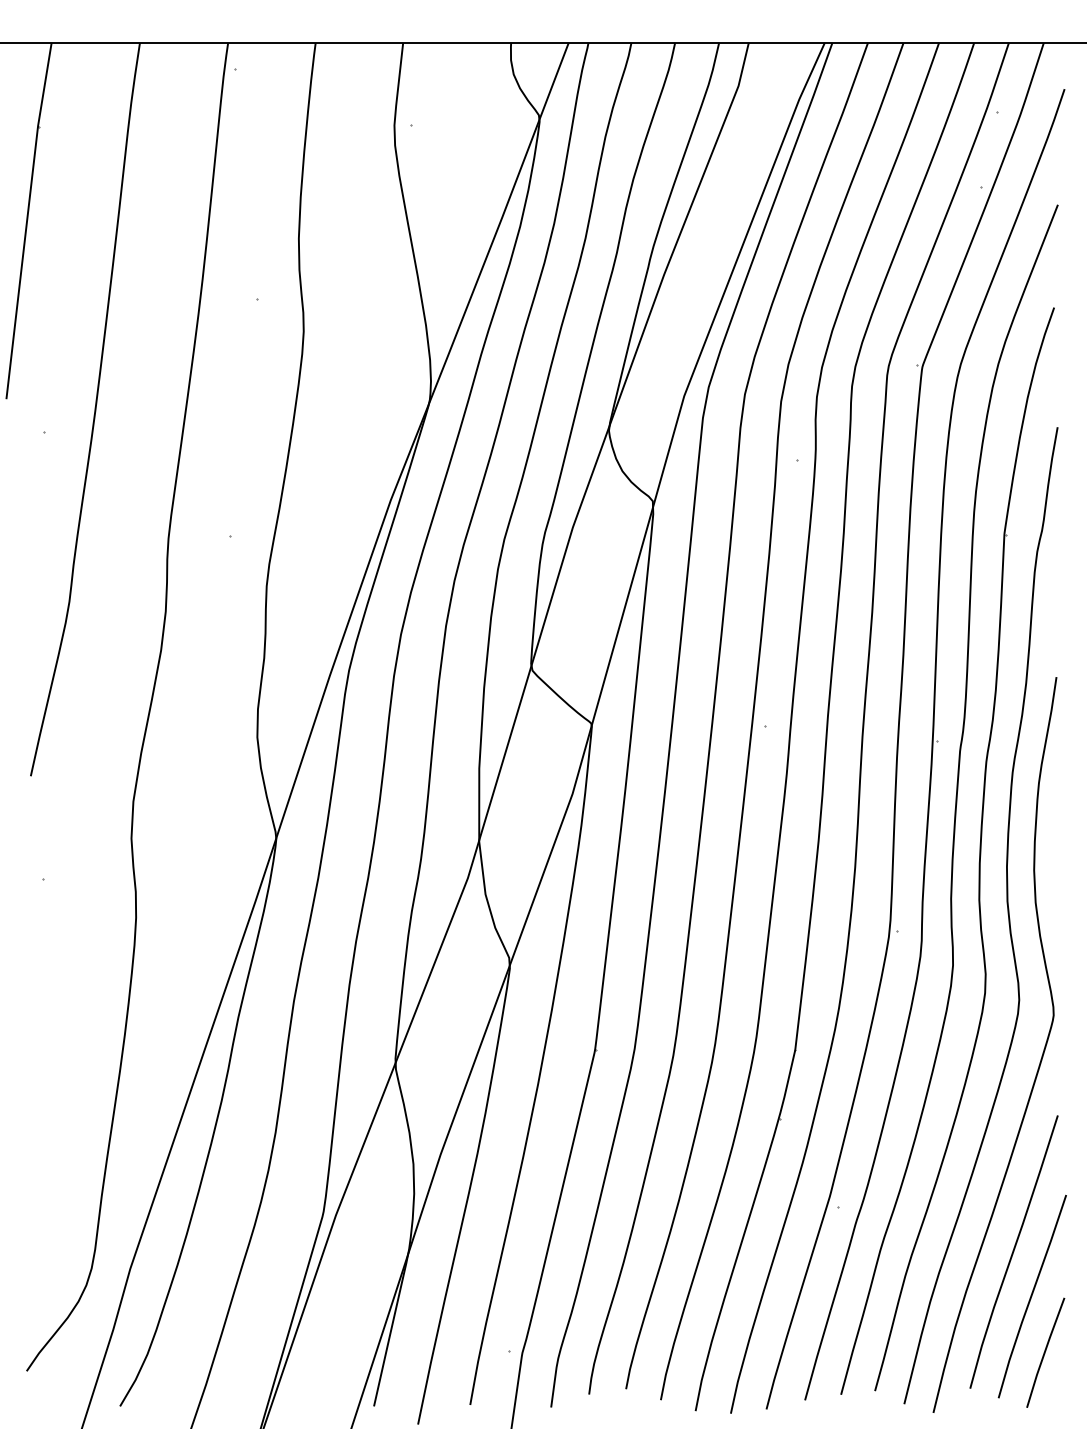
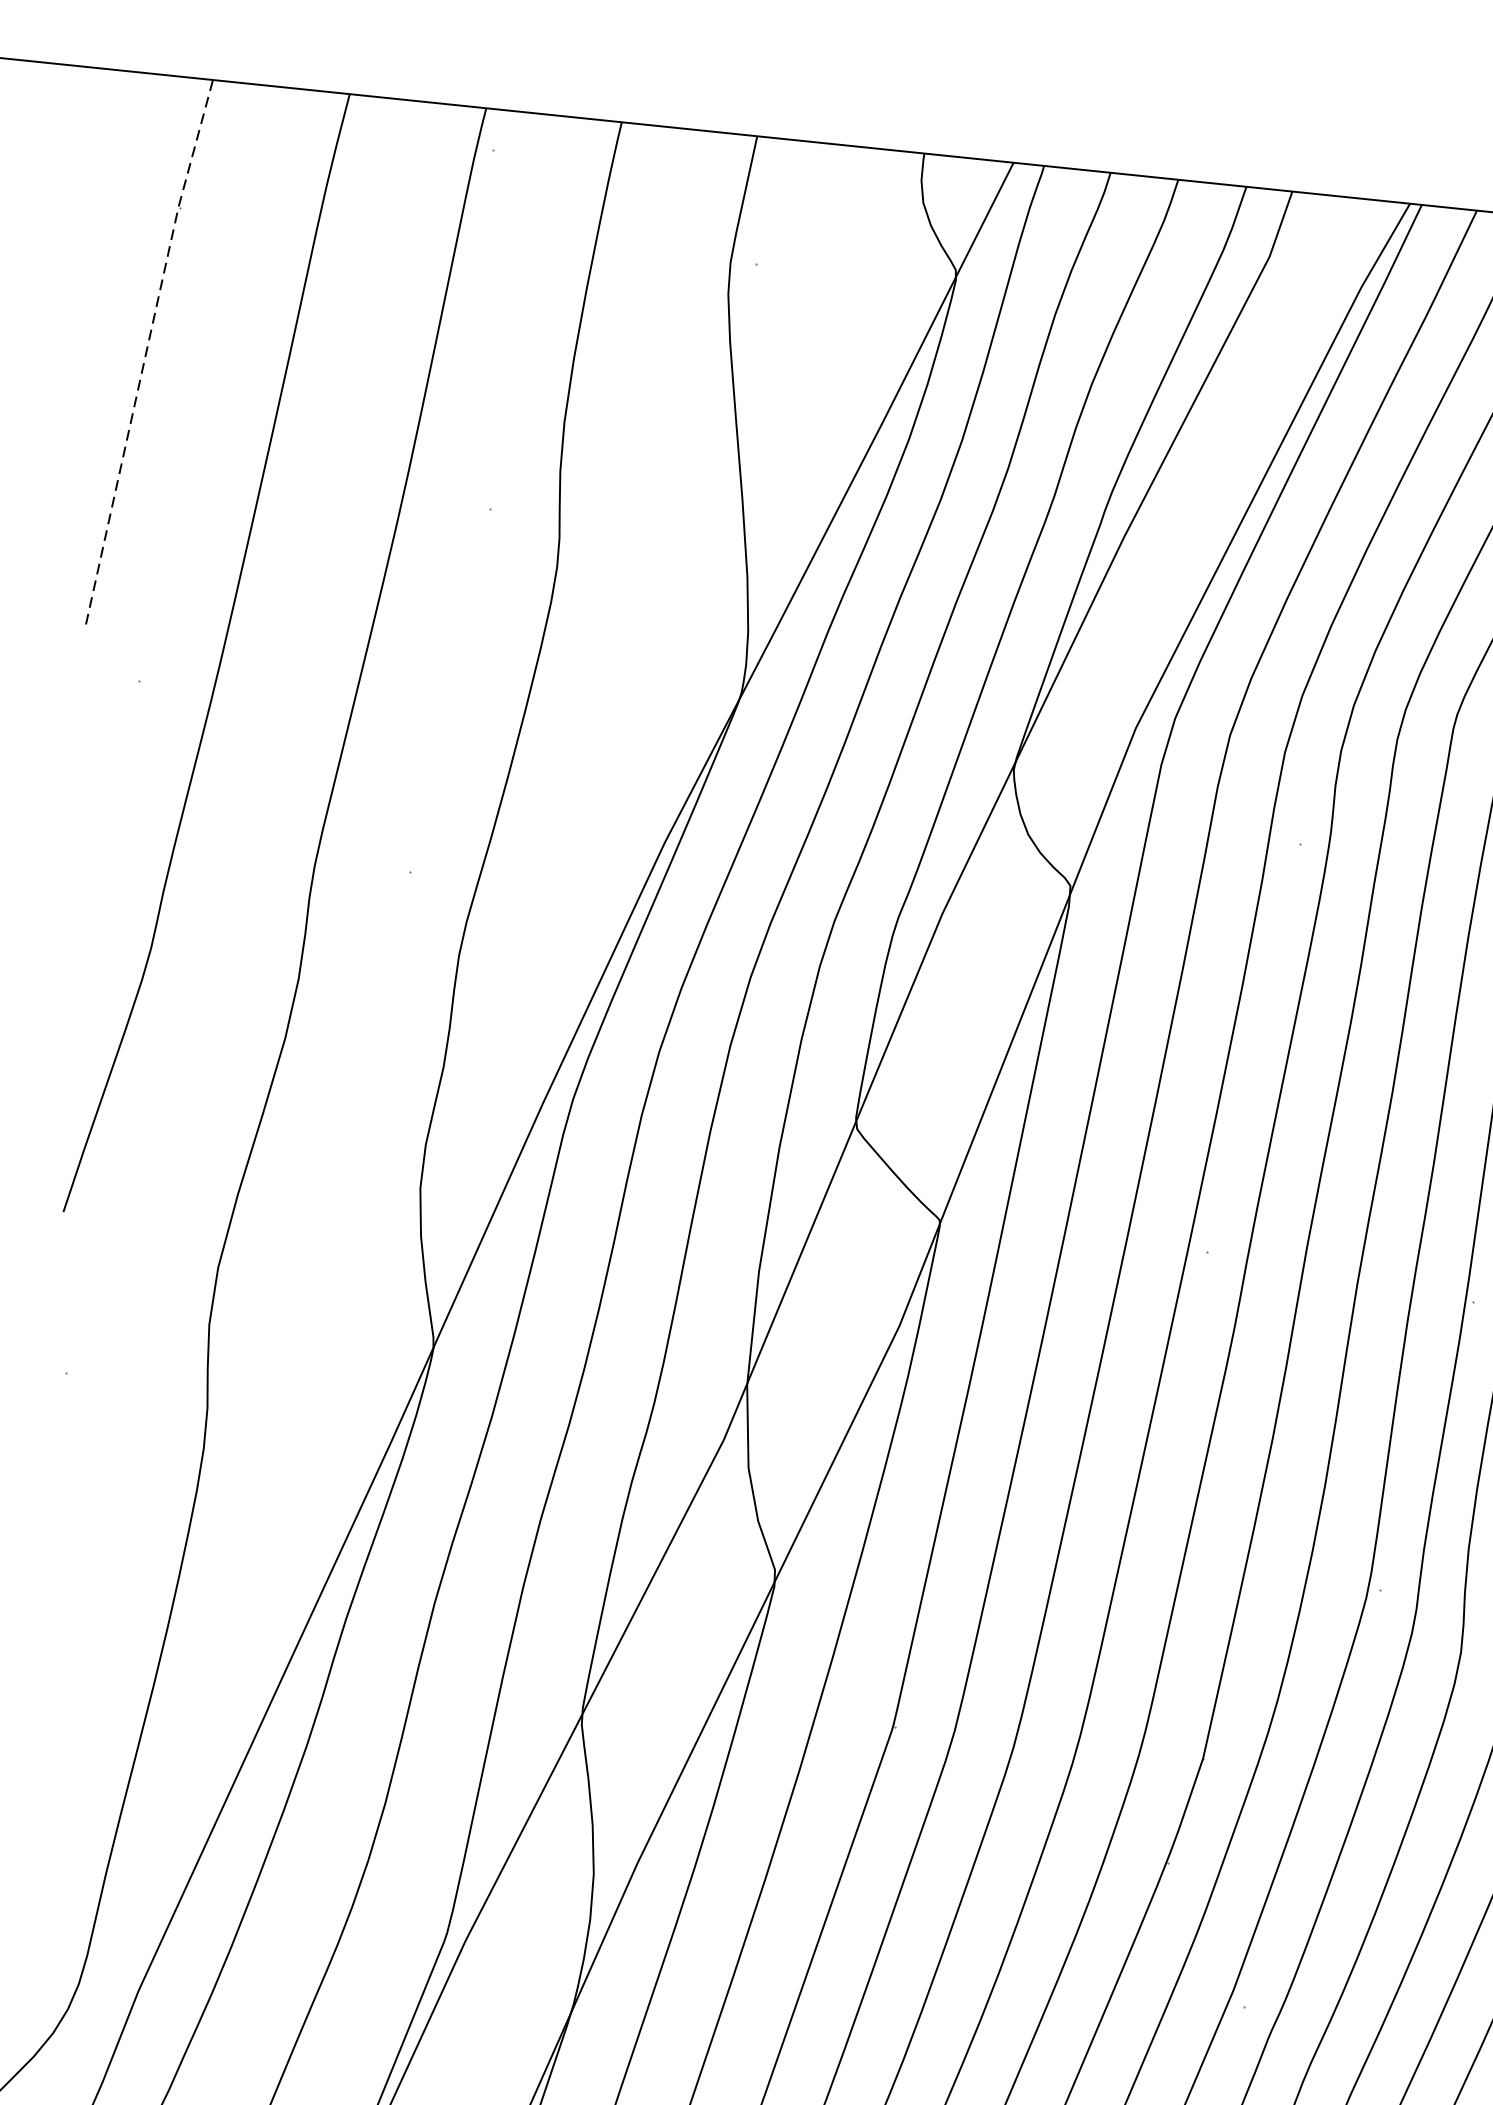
line: (27, 219) -> (147, 349), solid -> dashed

